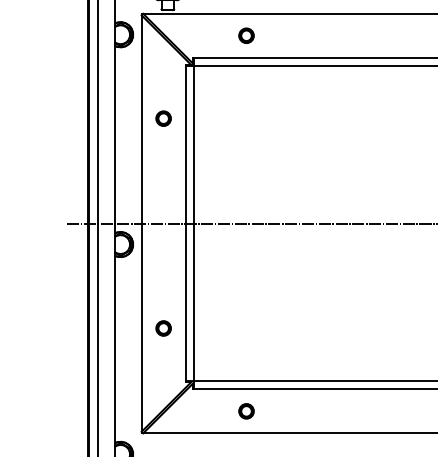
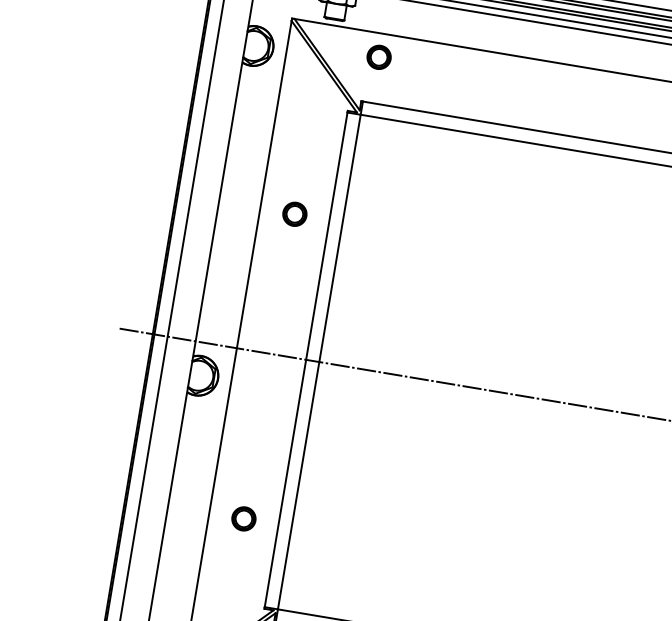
part: (246, 35) -> (379, 56), moved
part: (163, 118) -> (294, 214), moved

